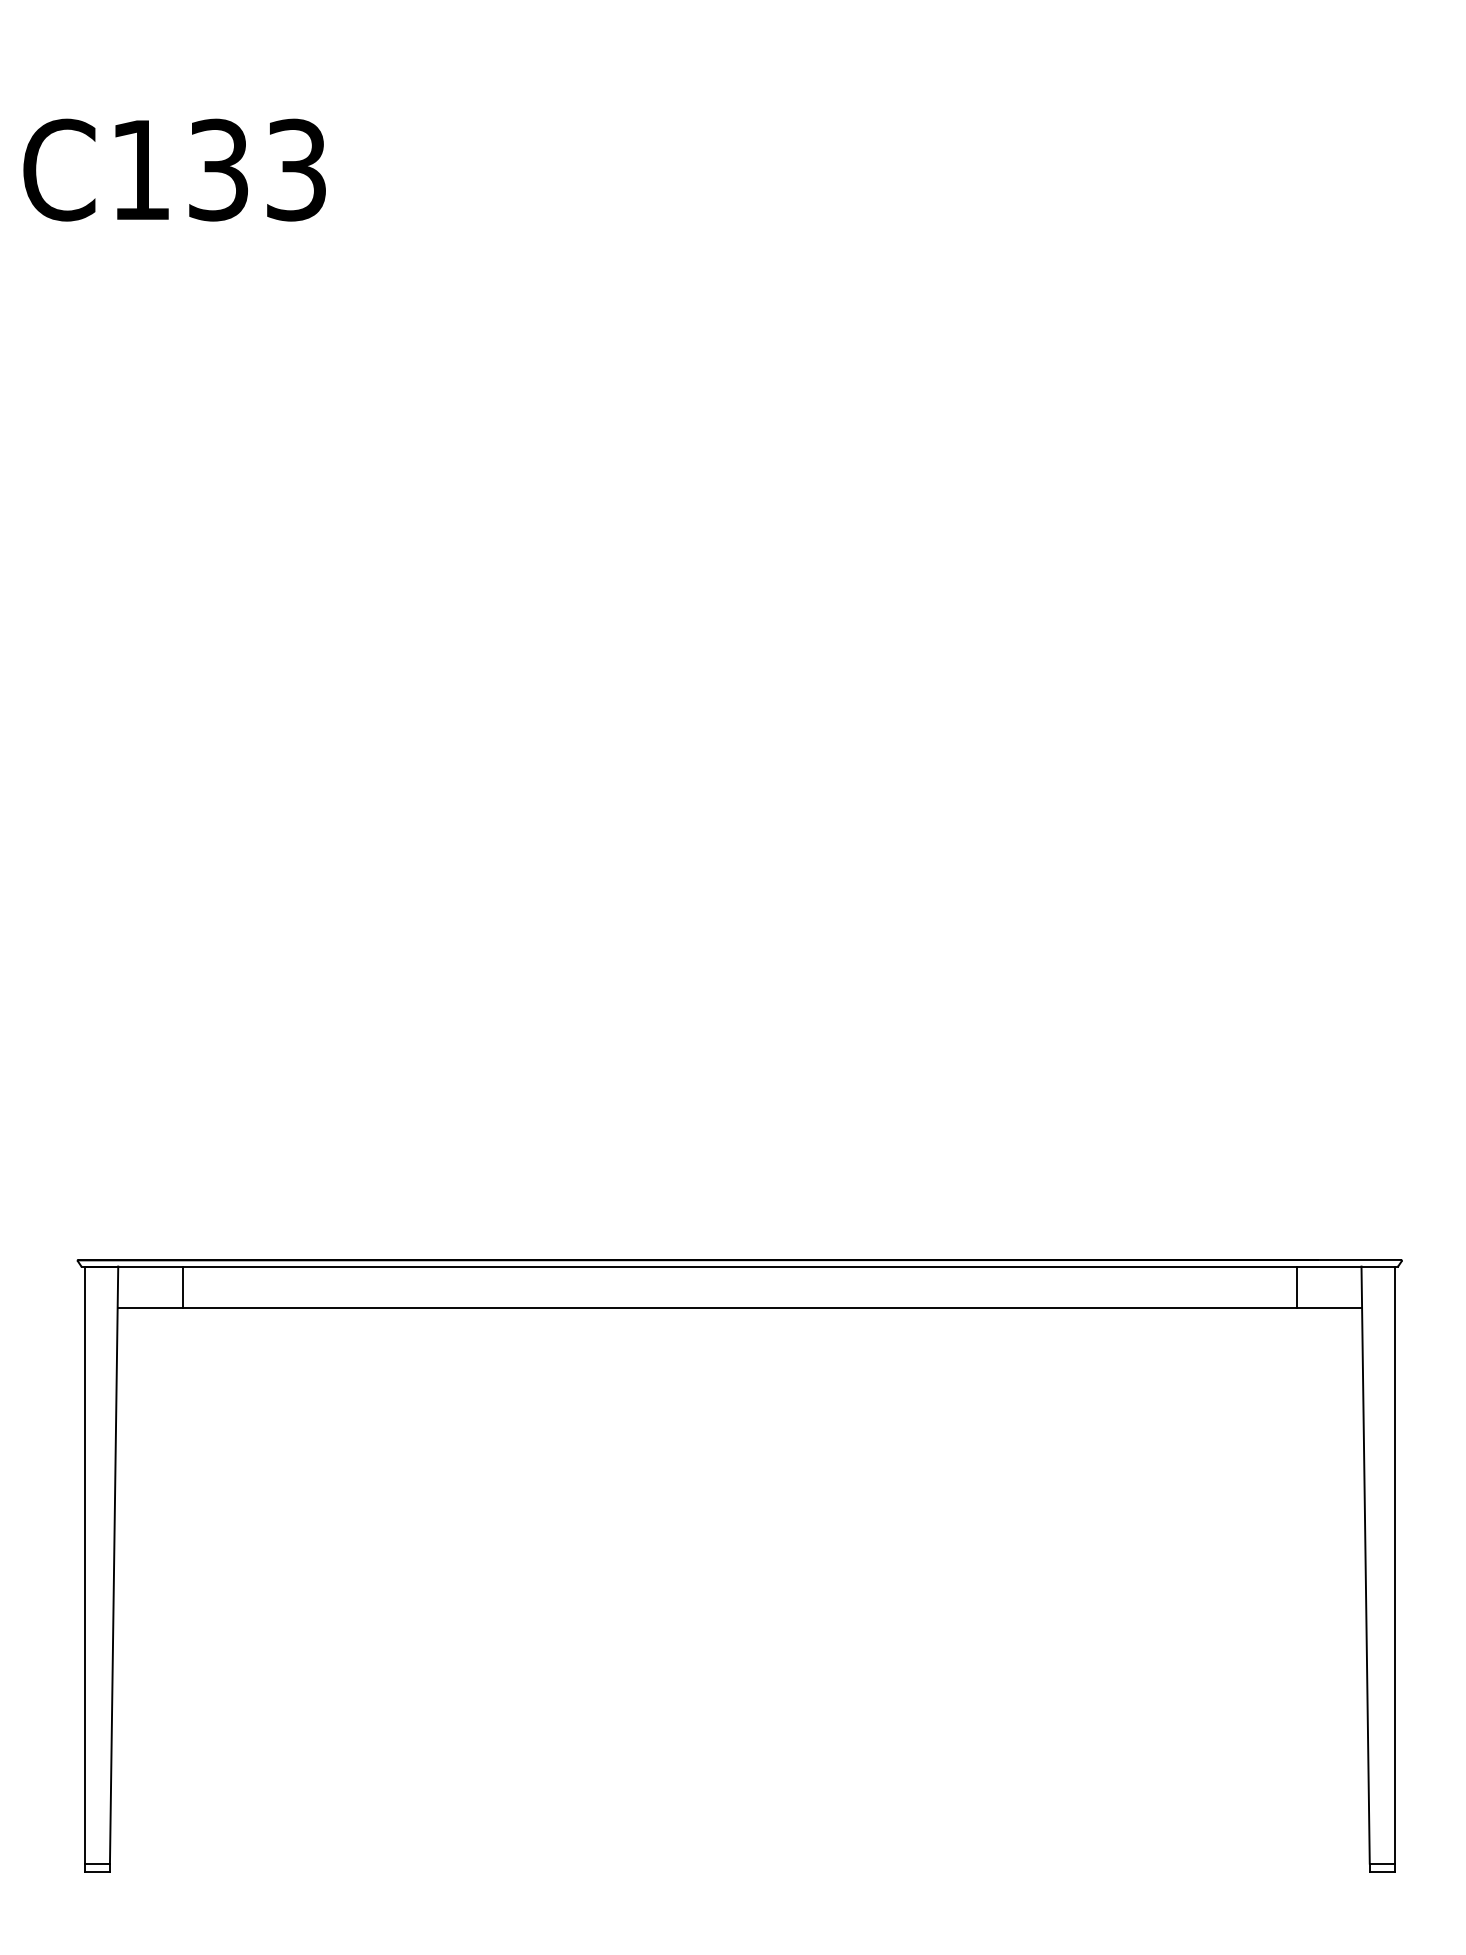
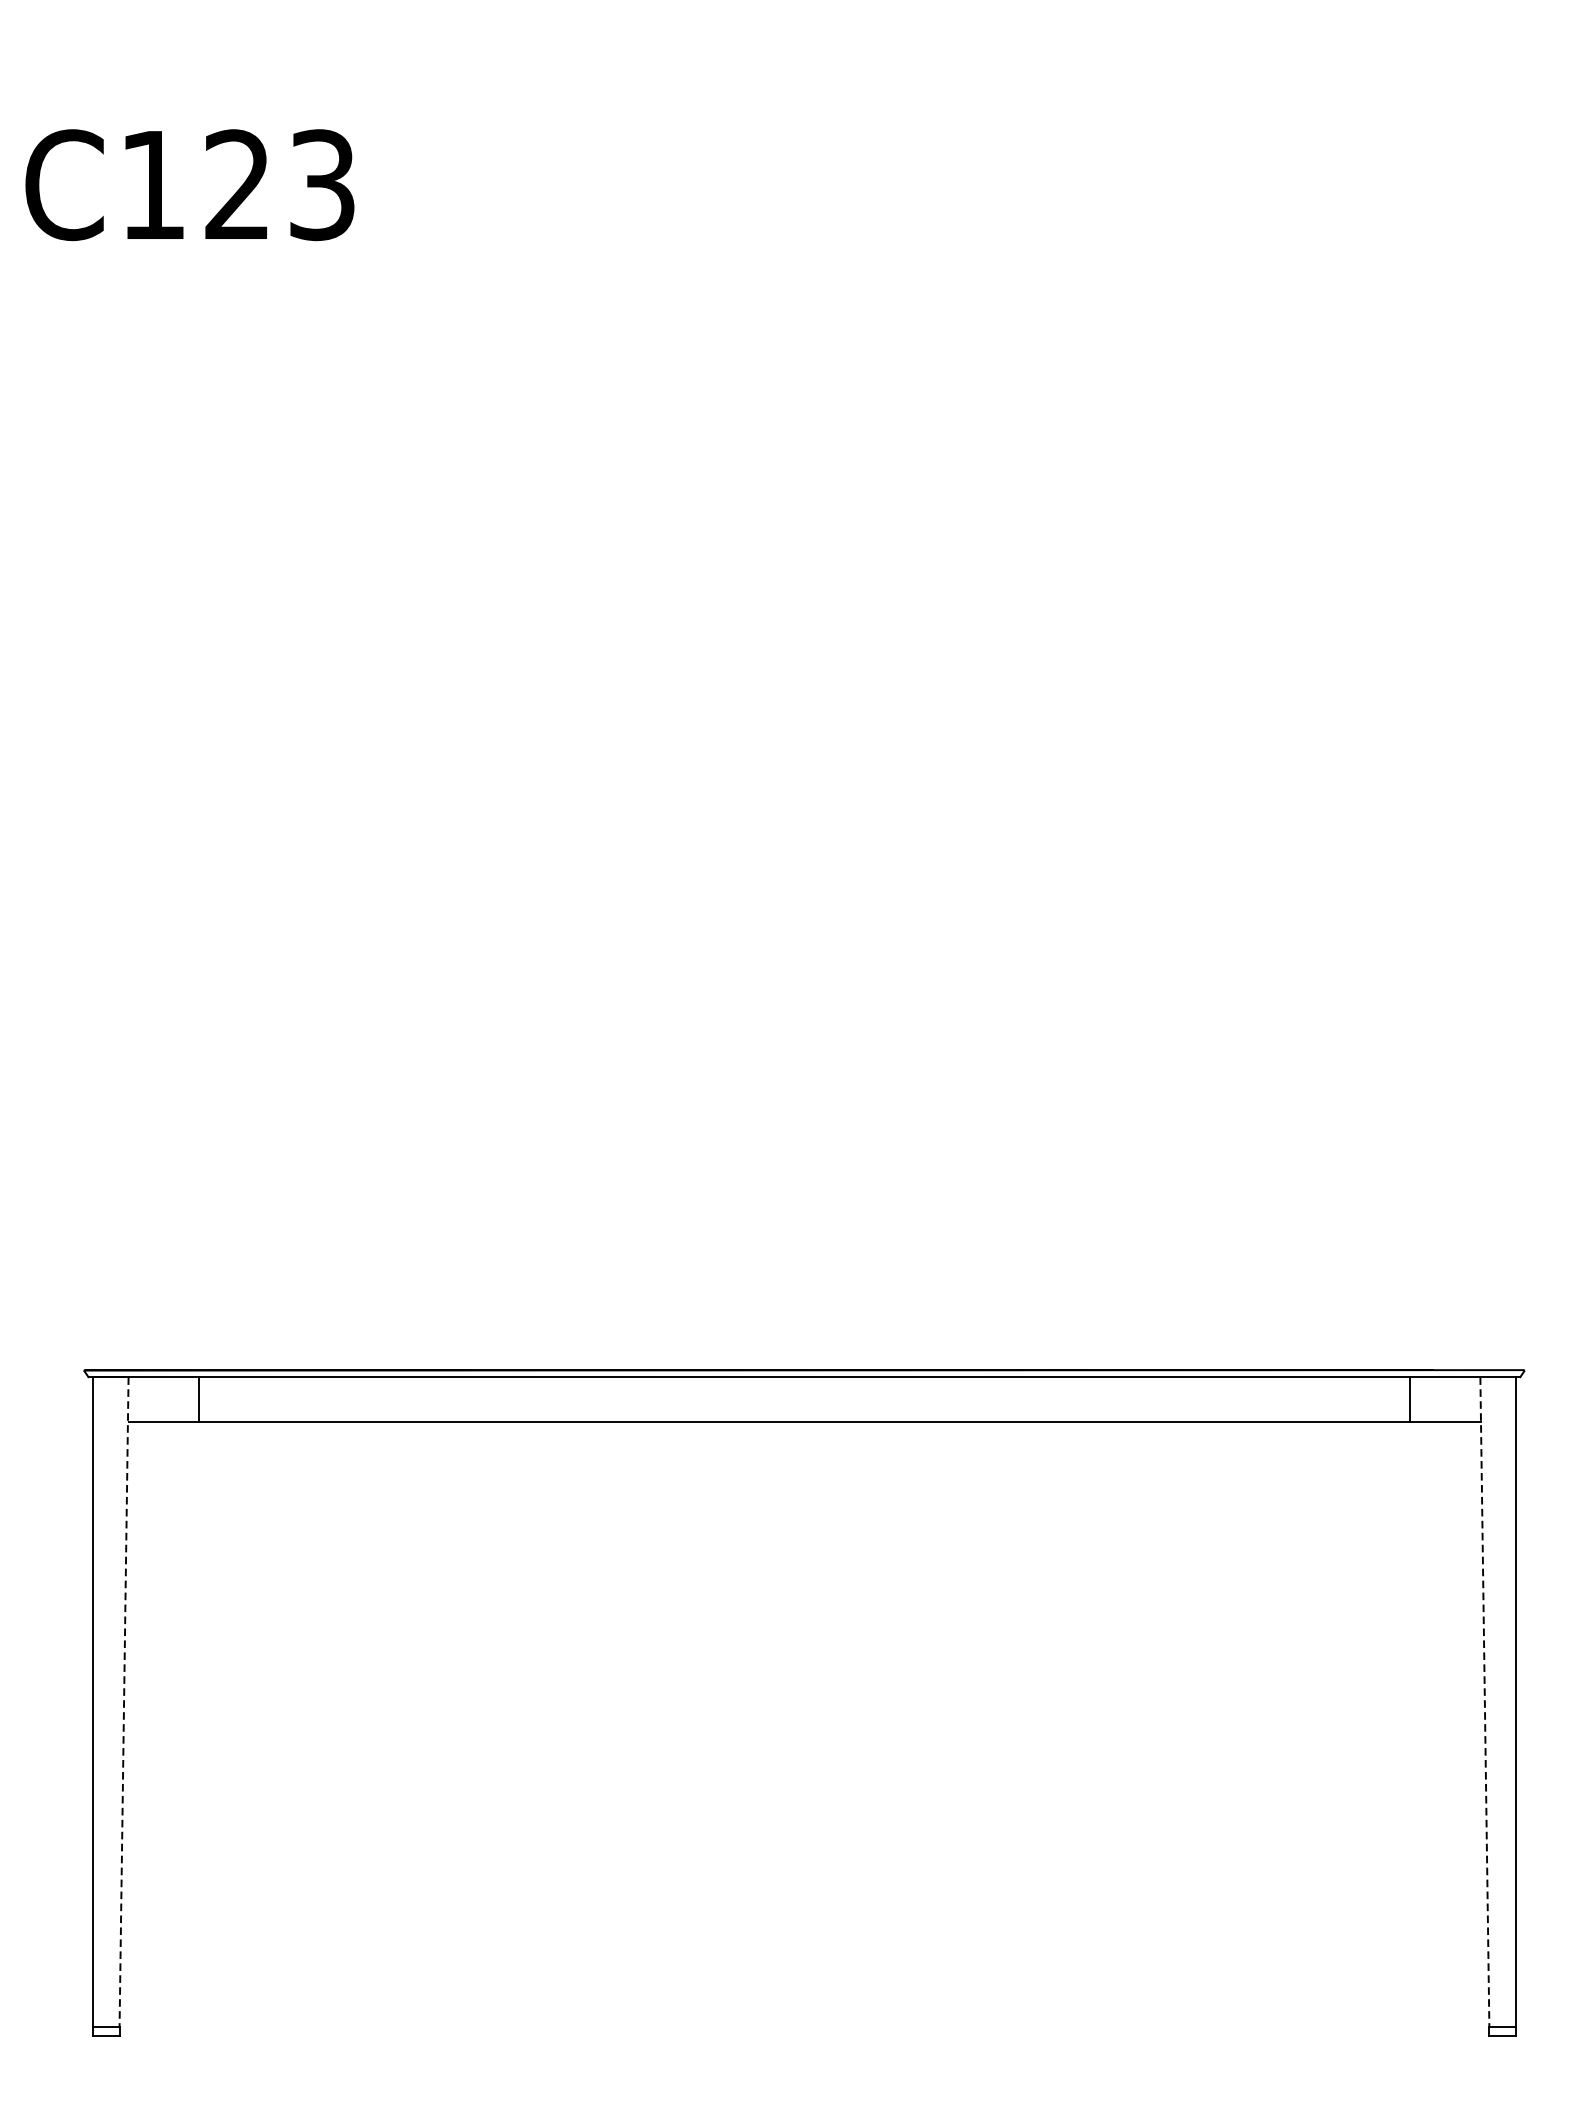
text: (218, 169) -> (237, 184), C133 -> C123
line: (114, 1565) -> (124, 1702), solid -> dashed
line: (1365, 1565) -> (1484, 1702), solid -> dashed

